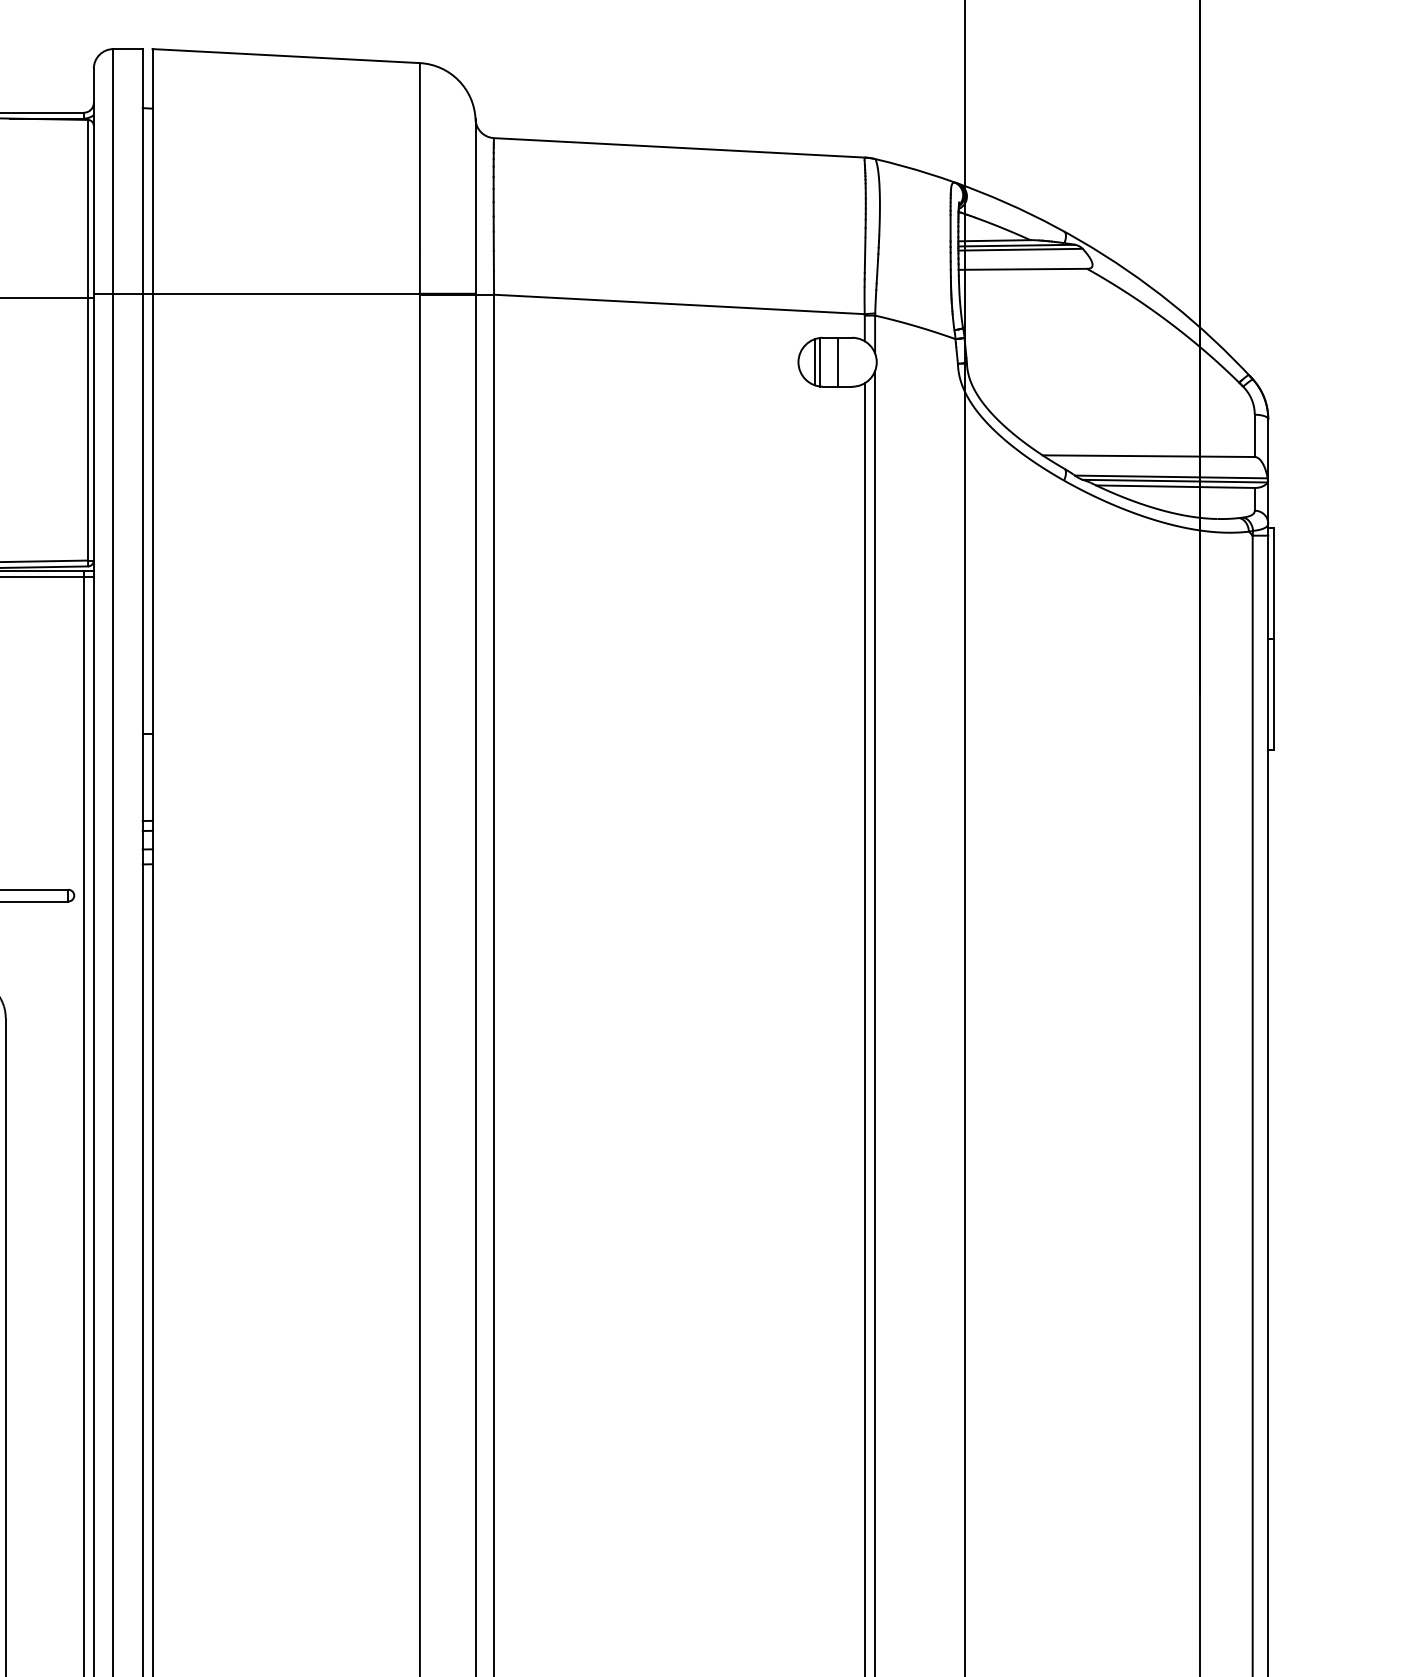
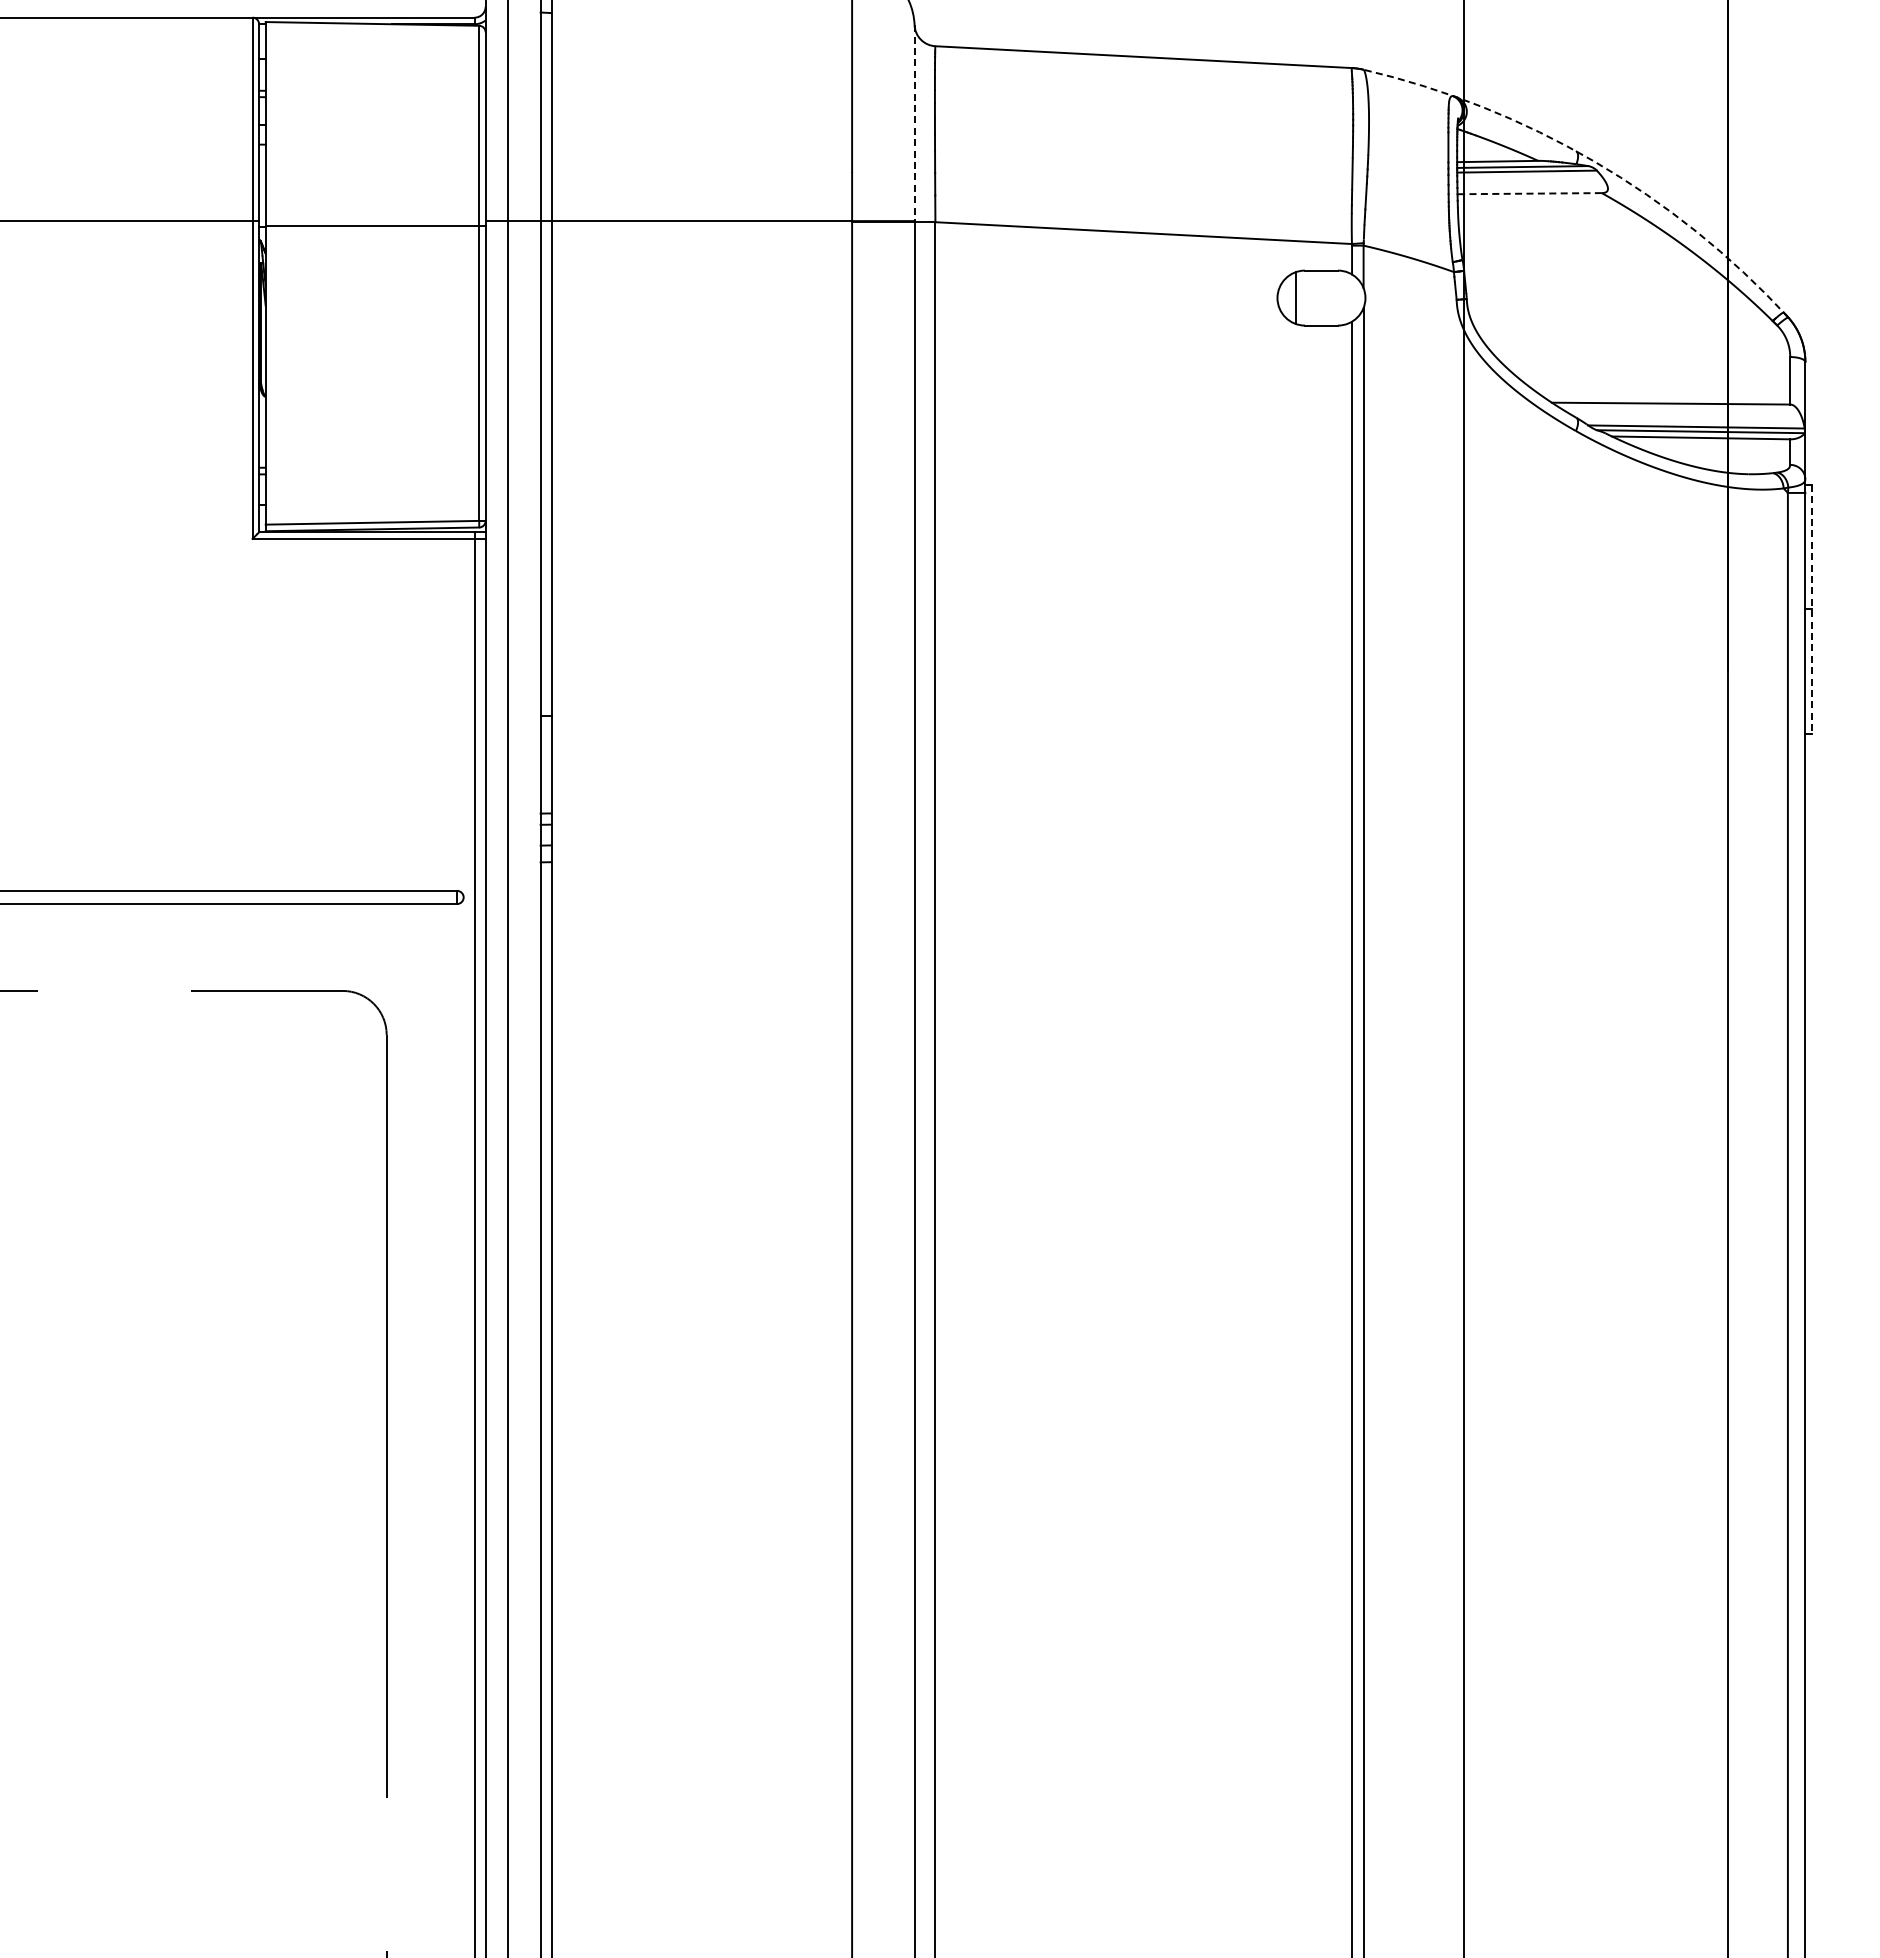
line: (475, 206) -> (914, 123), solid -> dashed
arc: (1080, 240) -> (1594, 161), solid -> dashed
line: (1022, 269) -> (1529, 193), solid -> dashed
line: (819, 361) -> (1301, 297), removed
line: (837, 361) -> (1321, 297), removed
line: (1273, 639) -> (1811, 609), solid -> dashed

